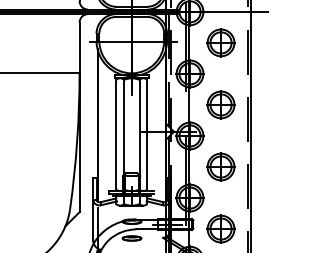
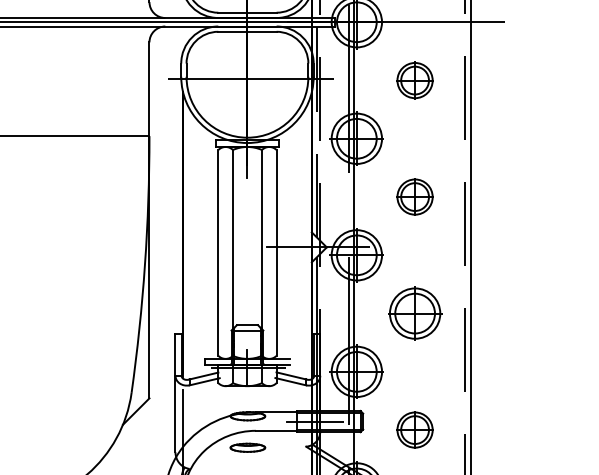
part: (220, 42) -> (414, 79), size x0.7
part: (220, 104) -> (414, 196), size x0.7
part: (220, 228) -> (414, 429), size x0.7

